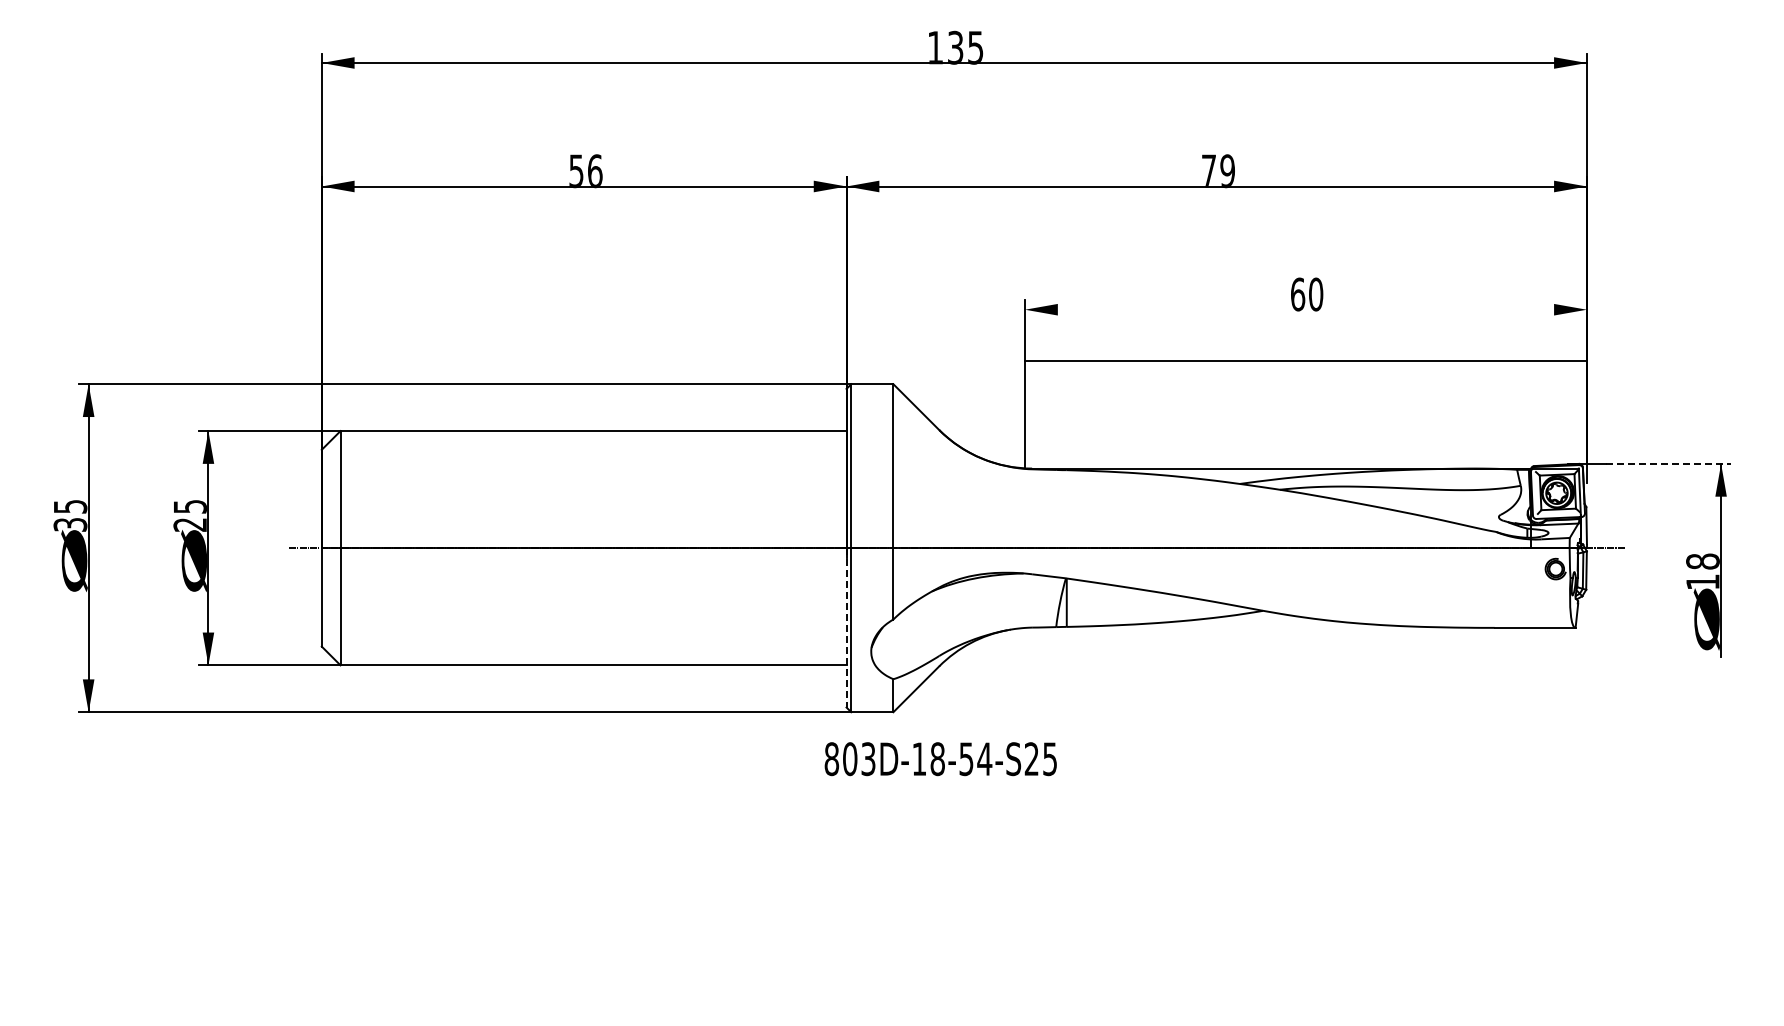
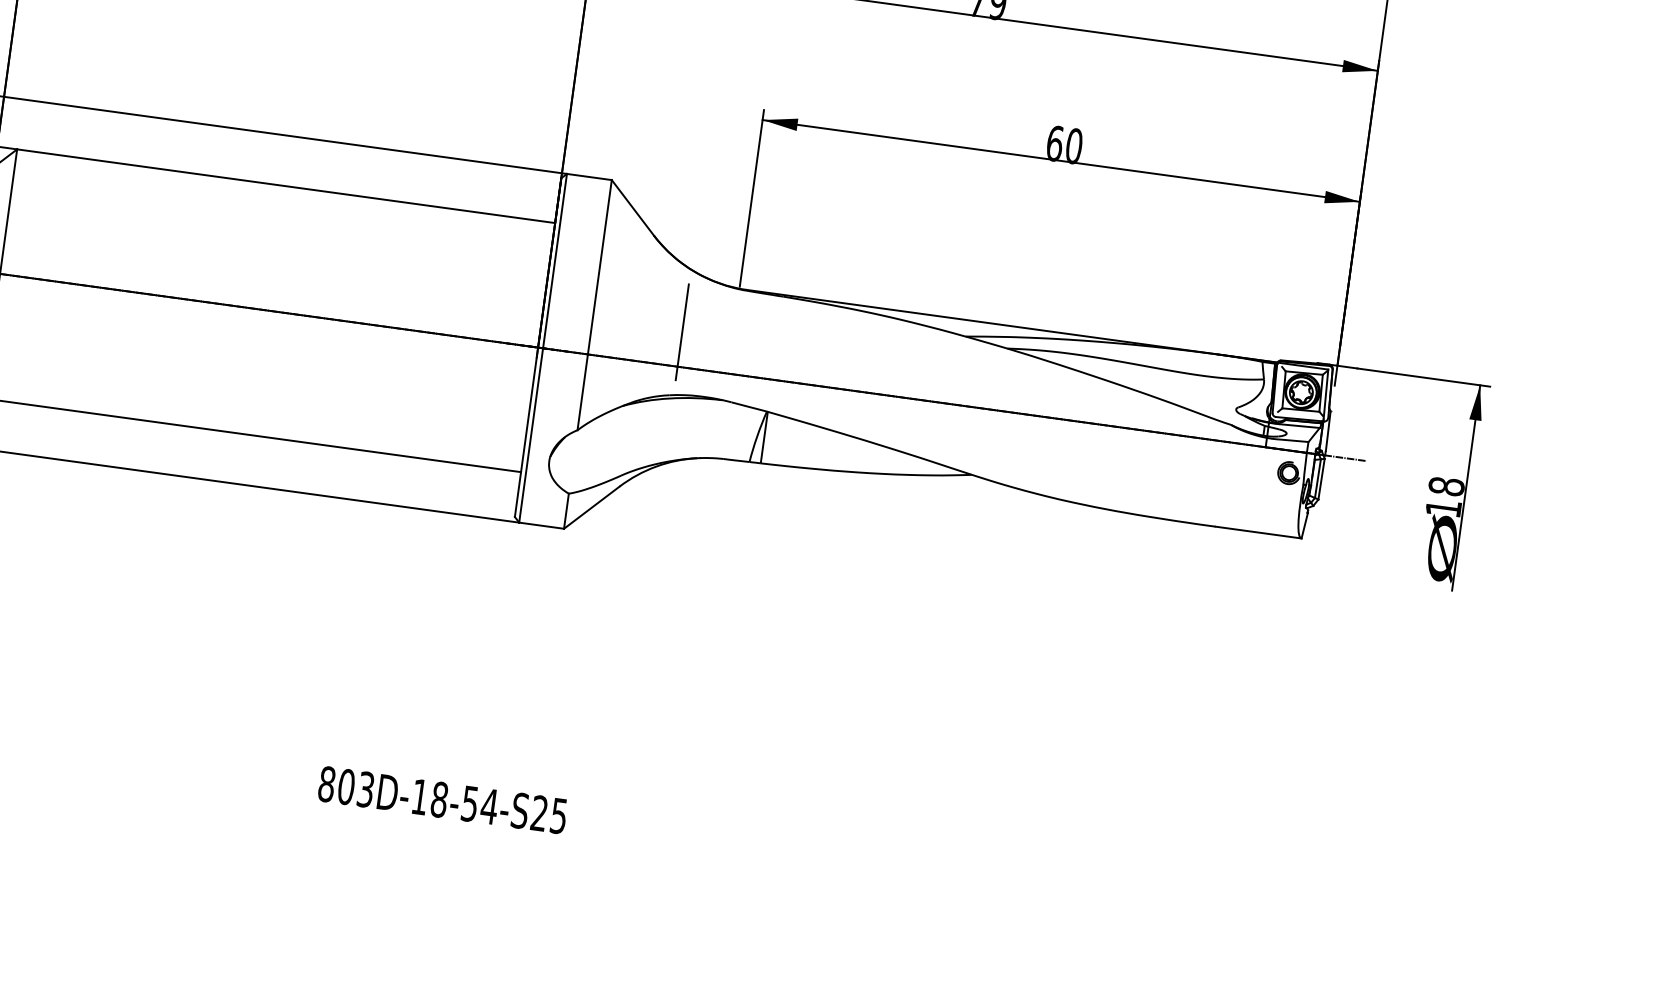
line: (1305, 360) -> (1060, 160), moved
line: (1668, 463) -> (1424, 377), dashed -> solid
line: (977, 515) -> (682, 331), added
line: (846, 627) -> (526, 431), dashed -> solid
text: (940, 759) -> (442, 800), moved

